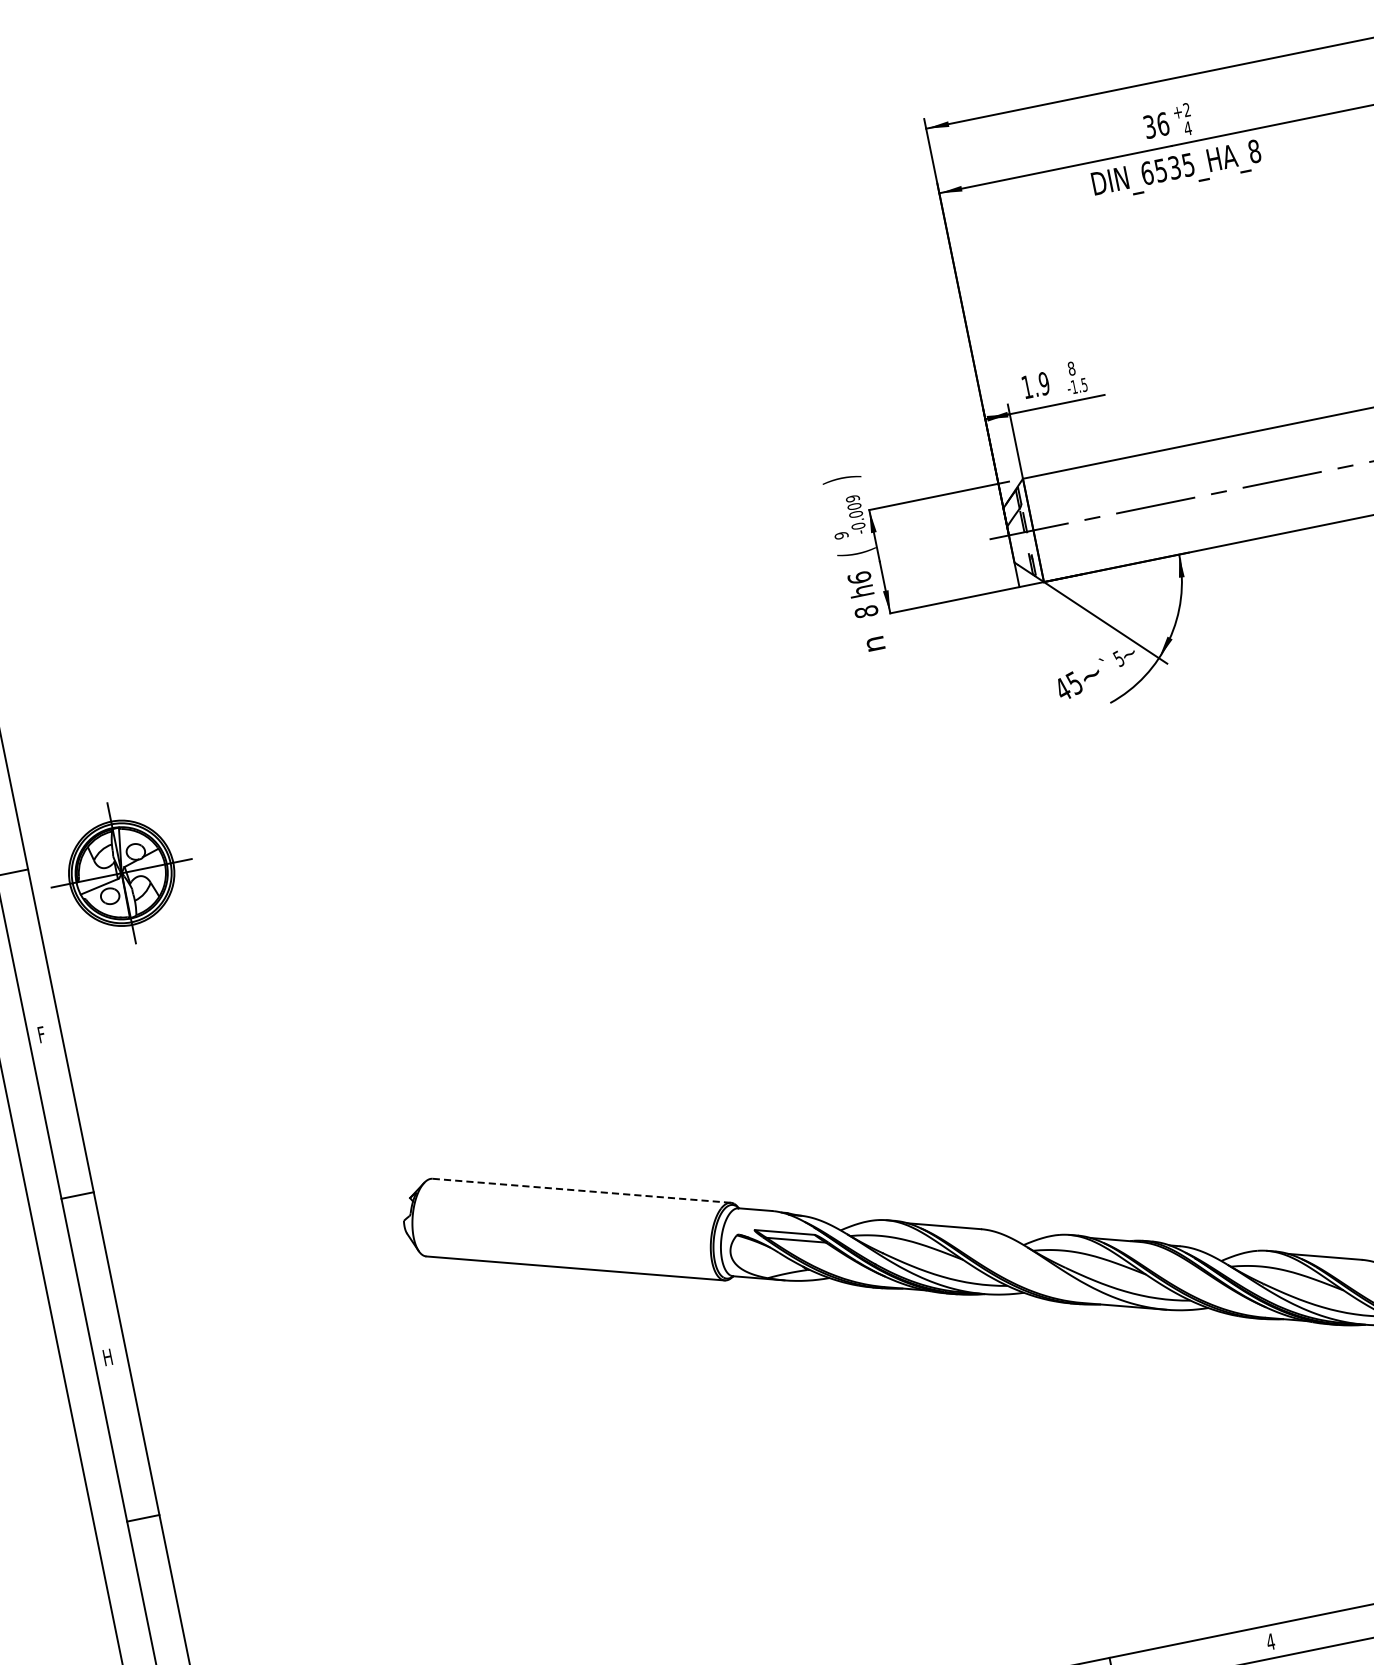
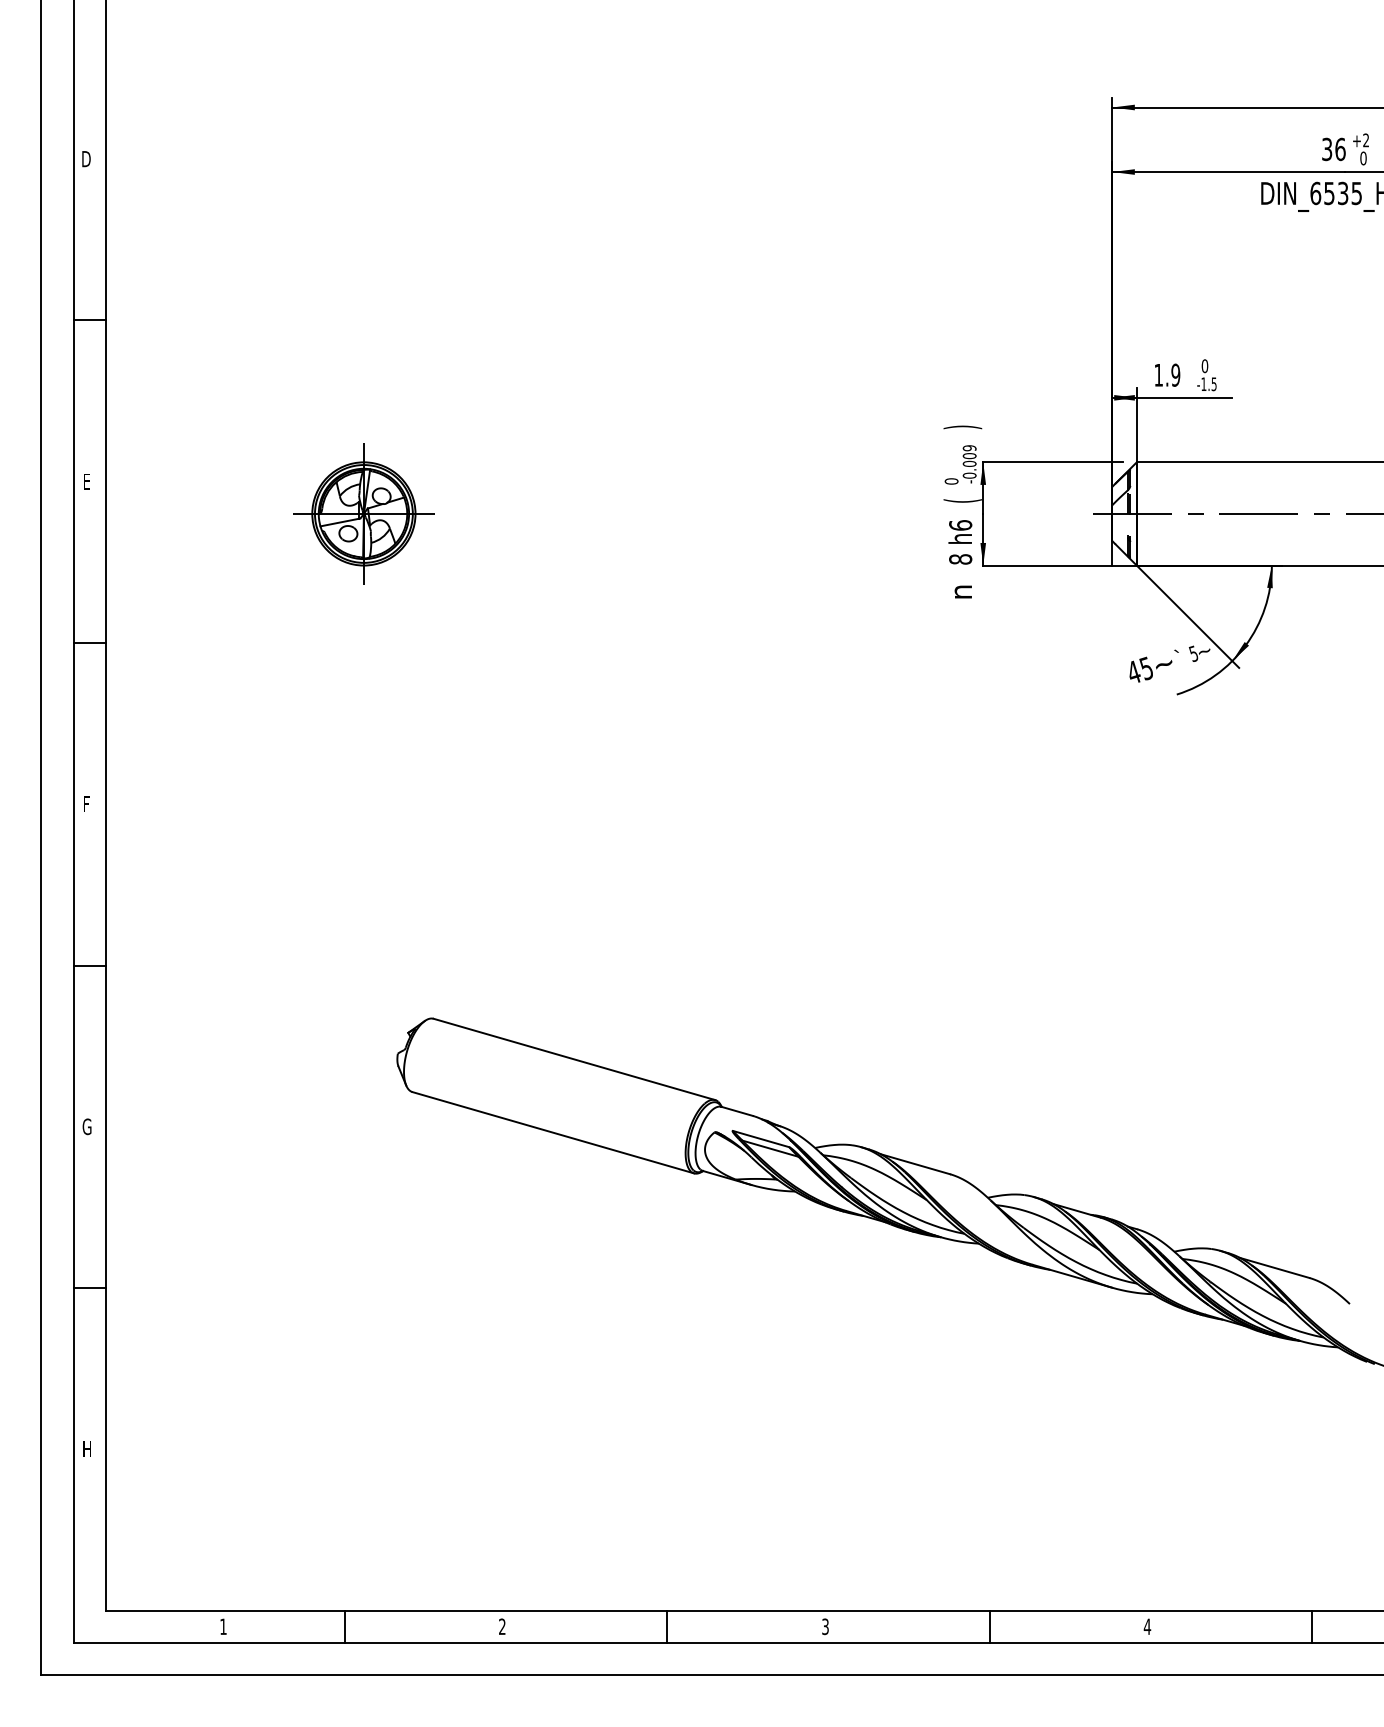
text: (1187, 128) -> (1363, 158), 4 -> 0
text: (1071, 368) -> (1204, 365), 8 -> 0
text: (841, 535) -> (951, 481), 9 -> 0
part: (121, 872) -> (363, 513), moved
line: (581, 1190) -> (574, 1059), dashed -> solid
text: (107, 1357) -> (86, 1126), H -> G

